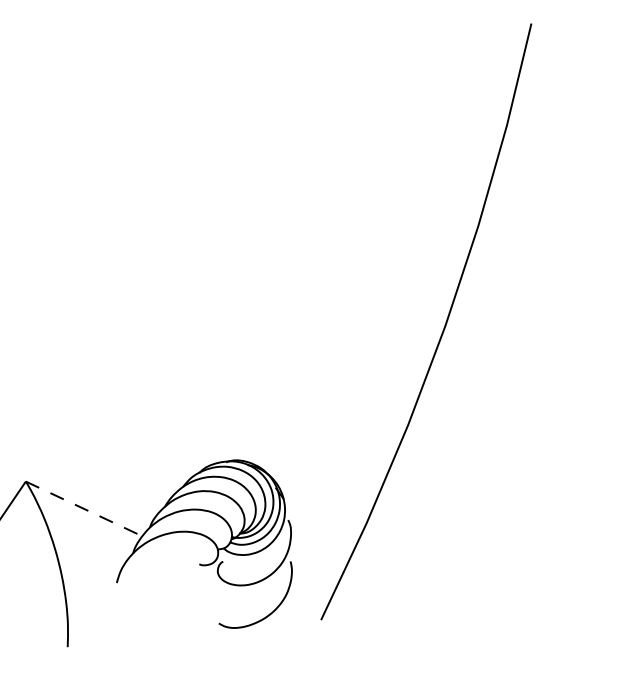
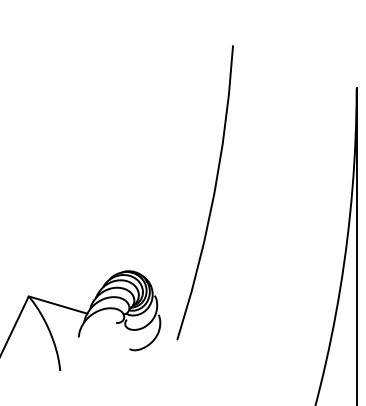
line: (84, 509) -> (58, 305), dashed -> solid

